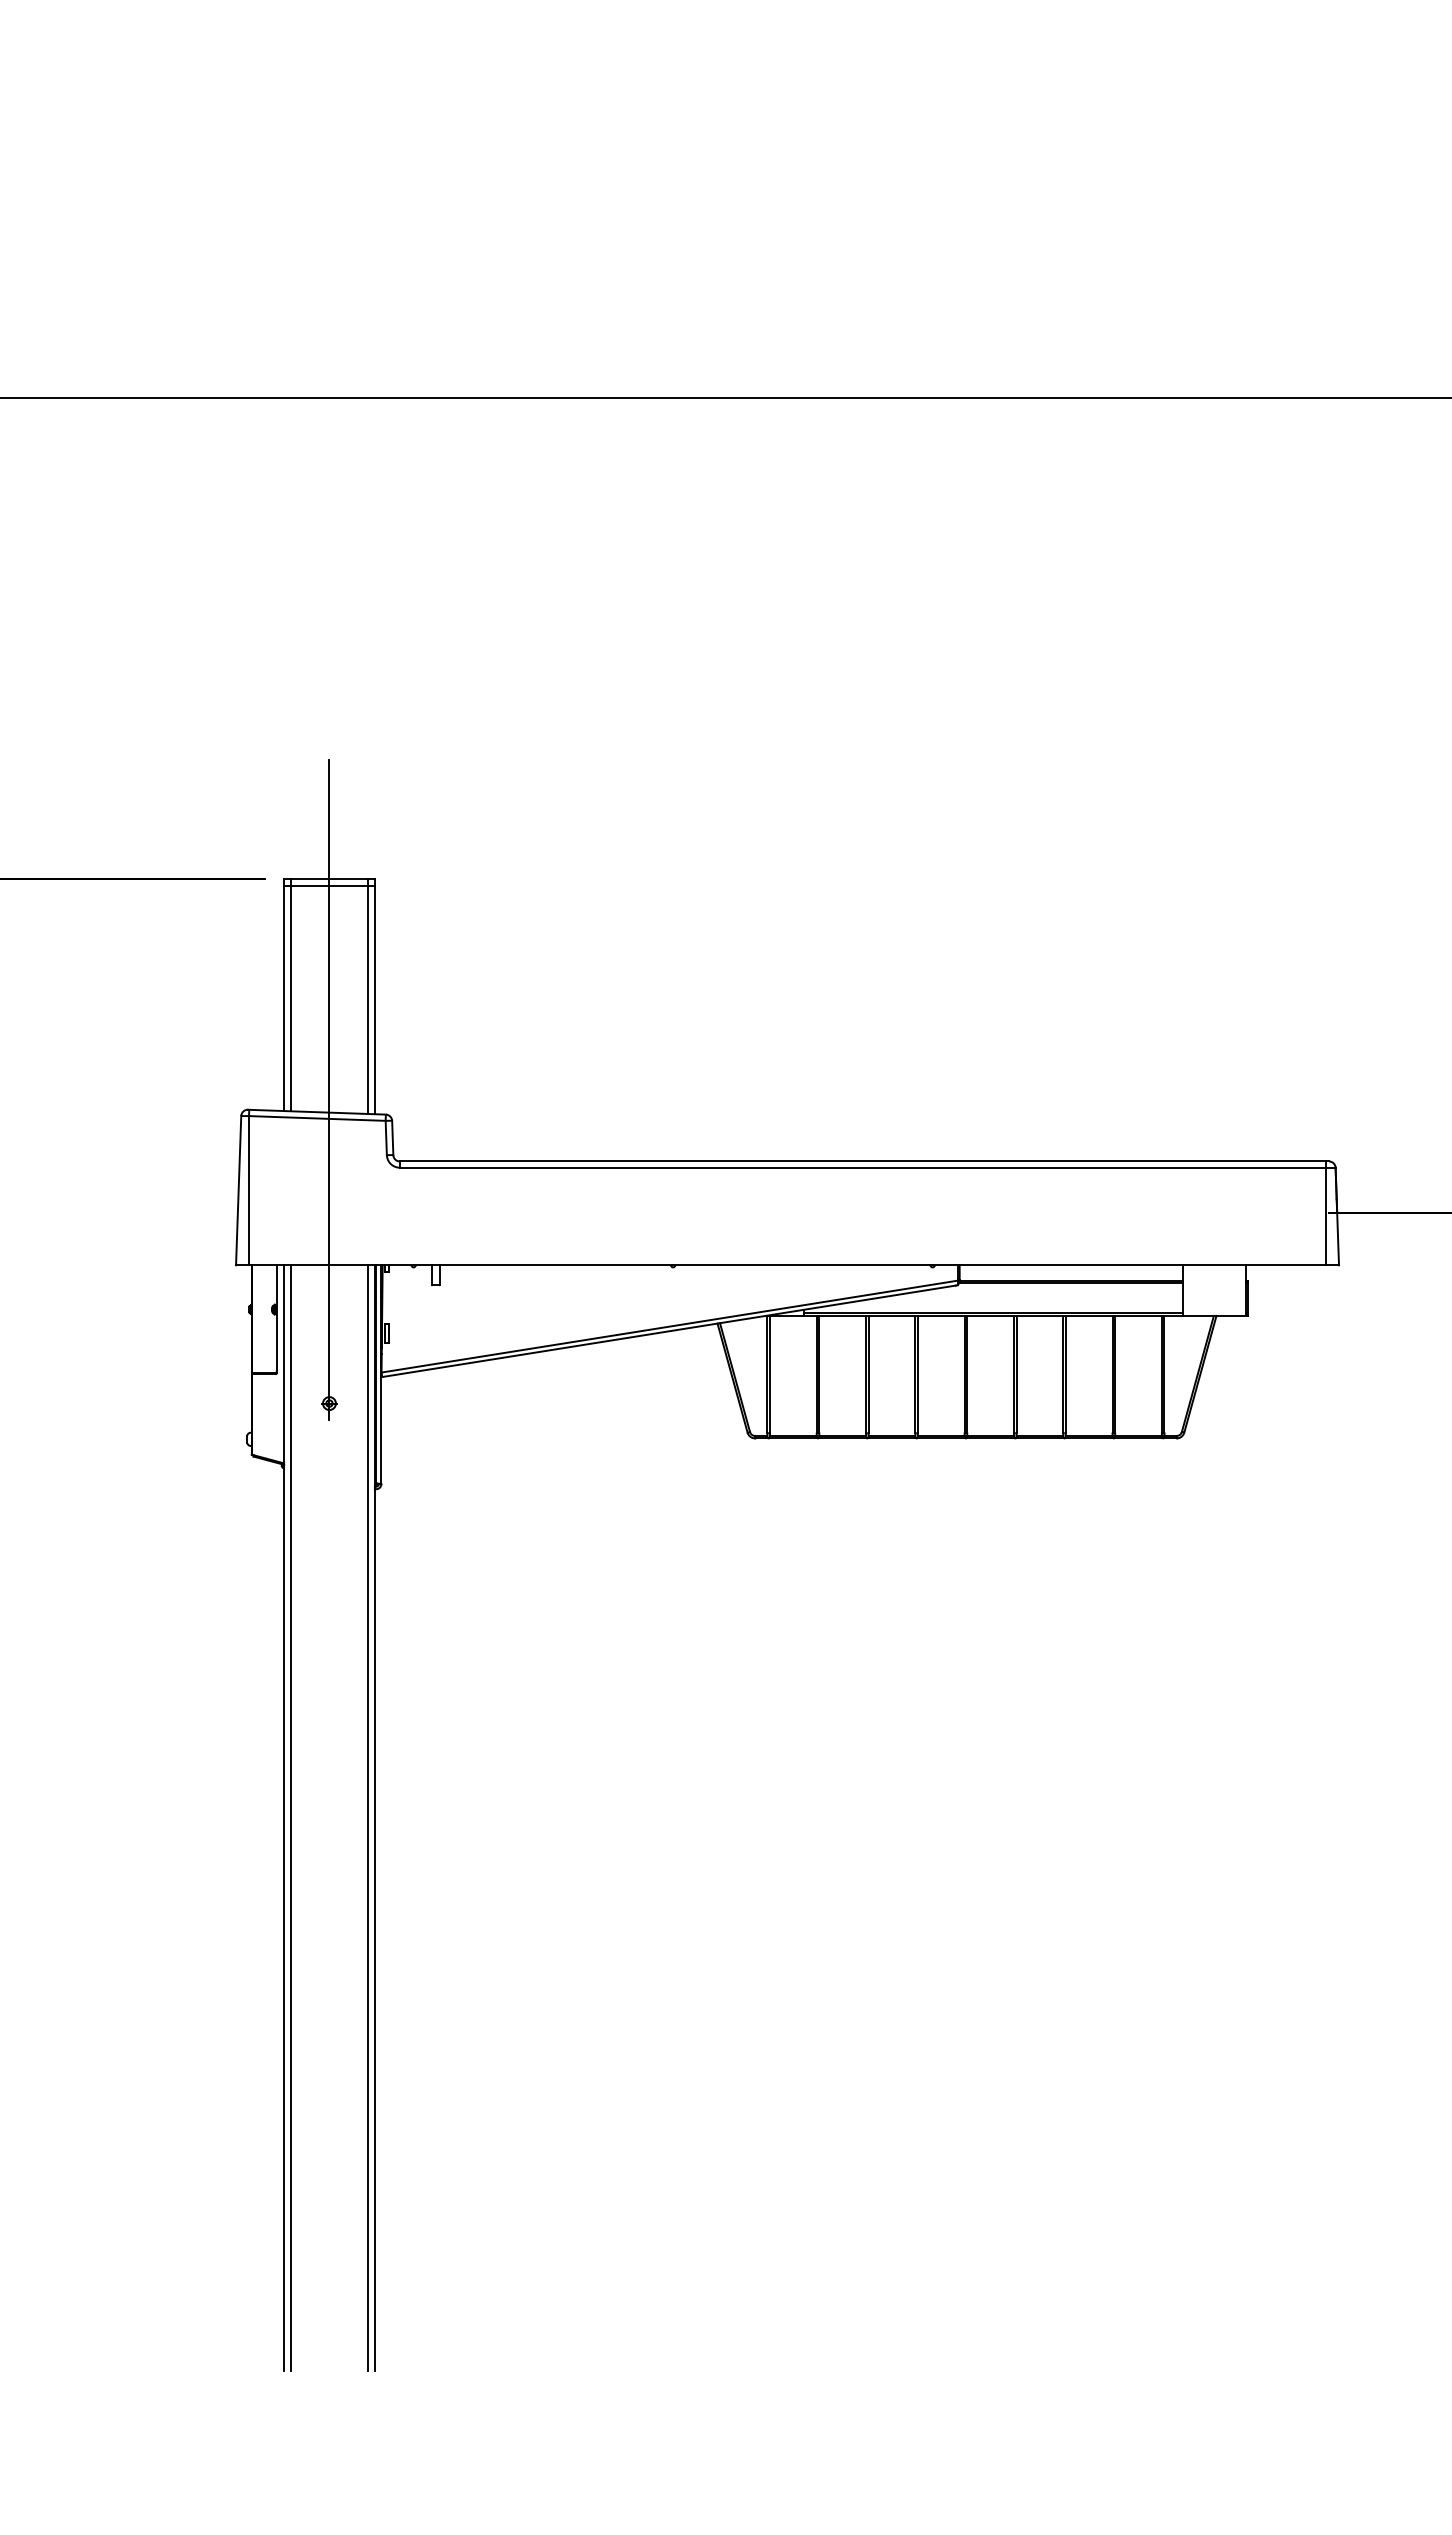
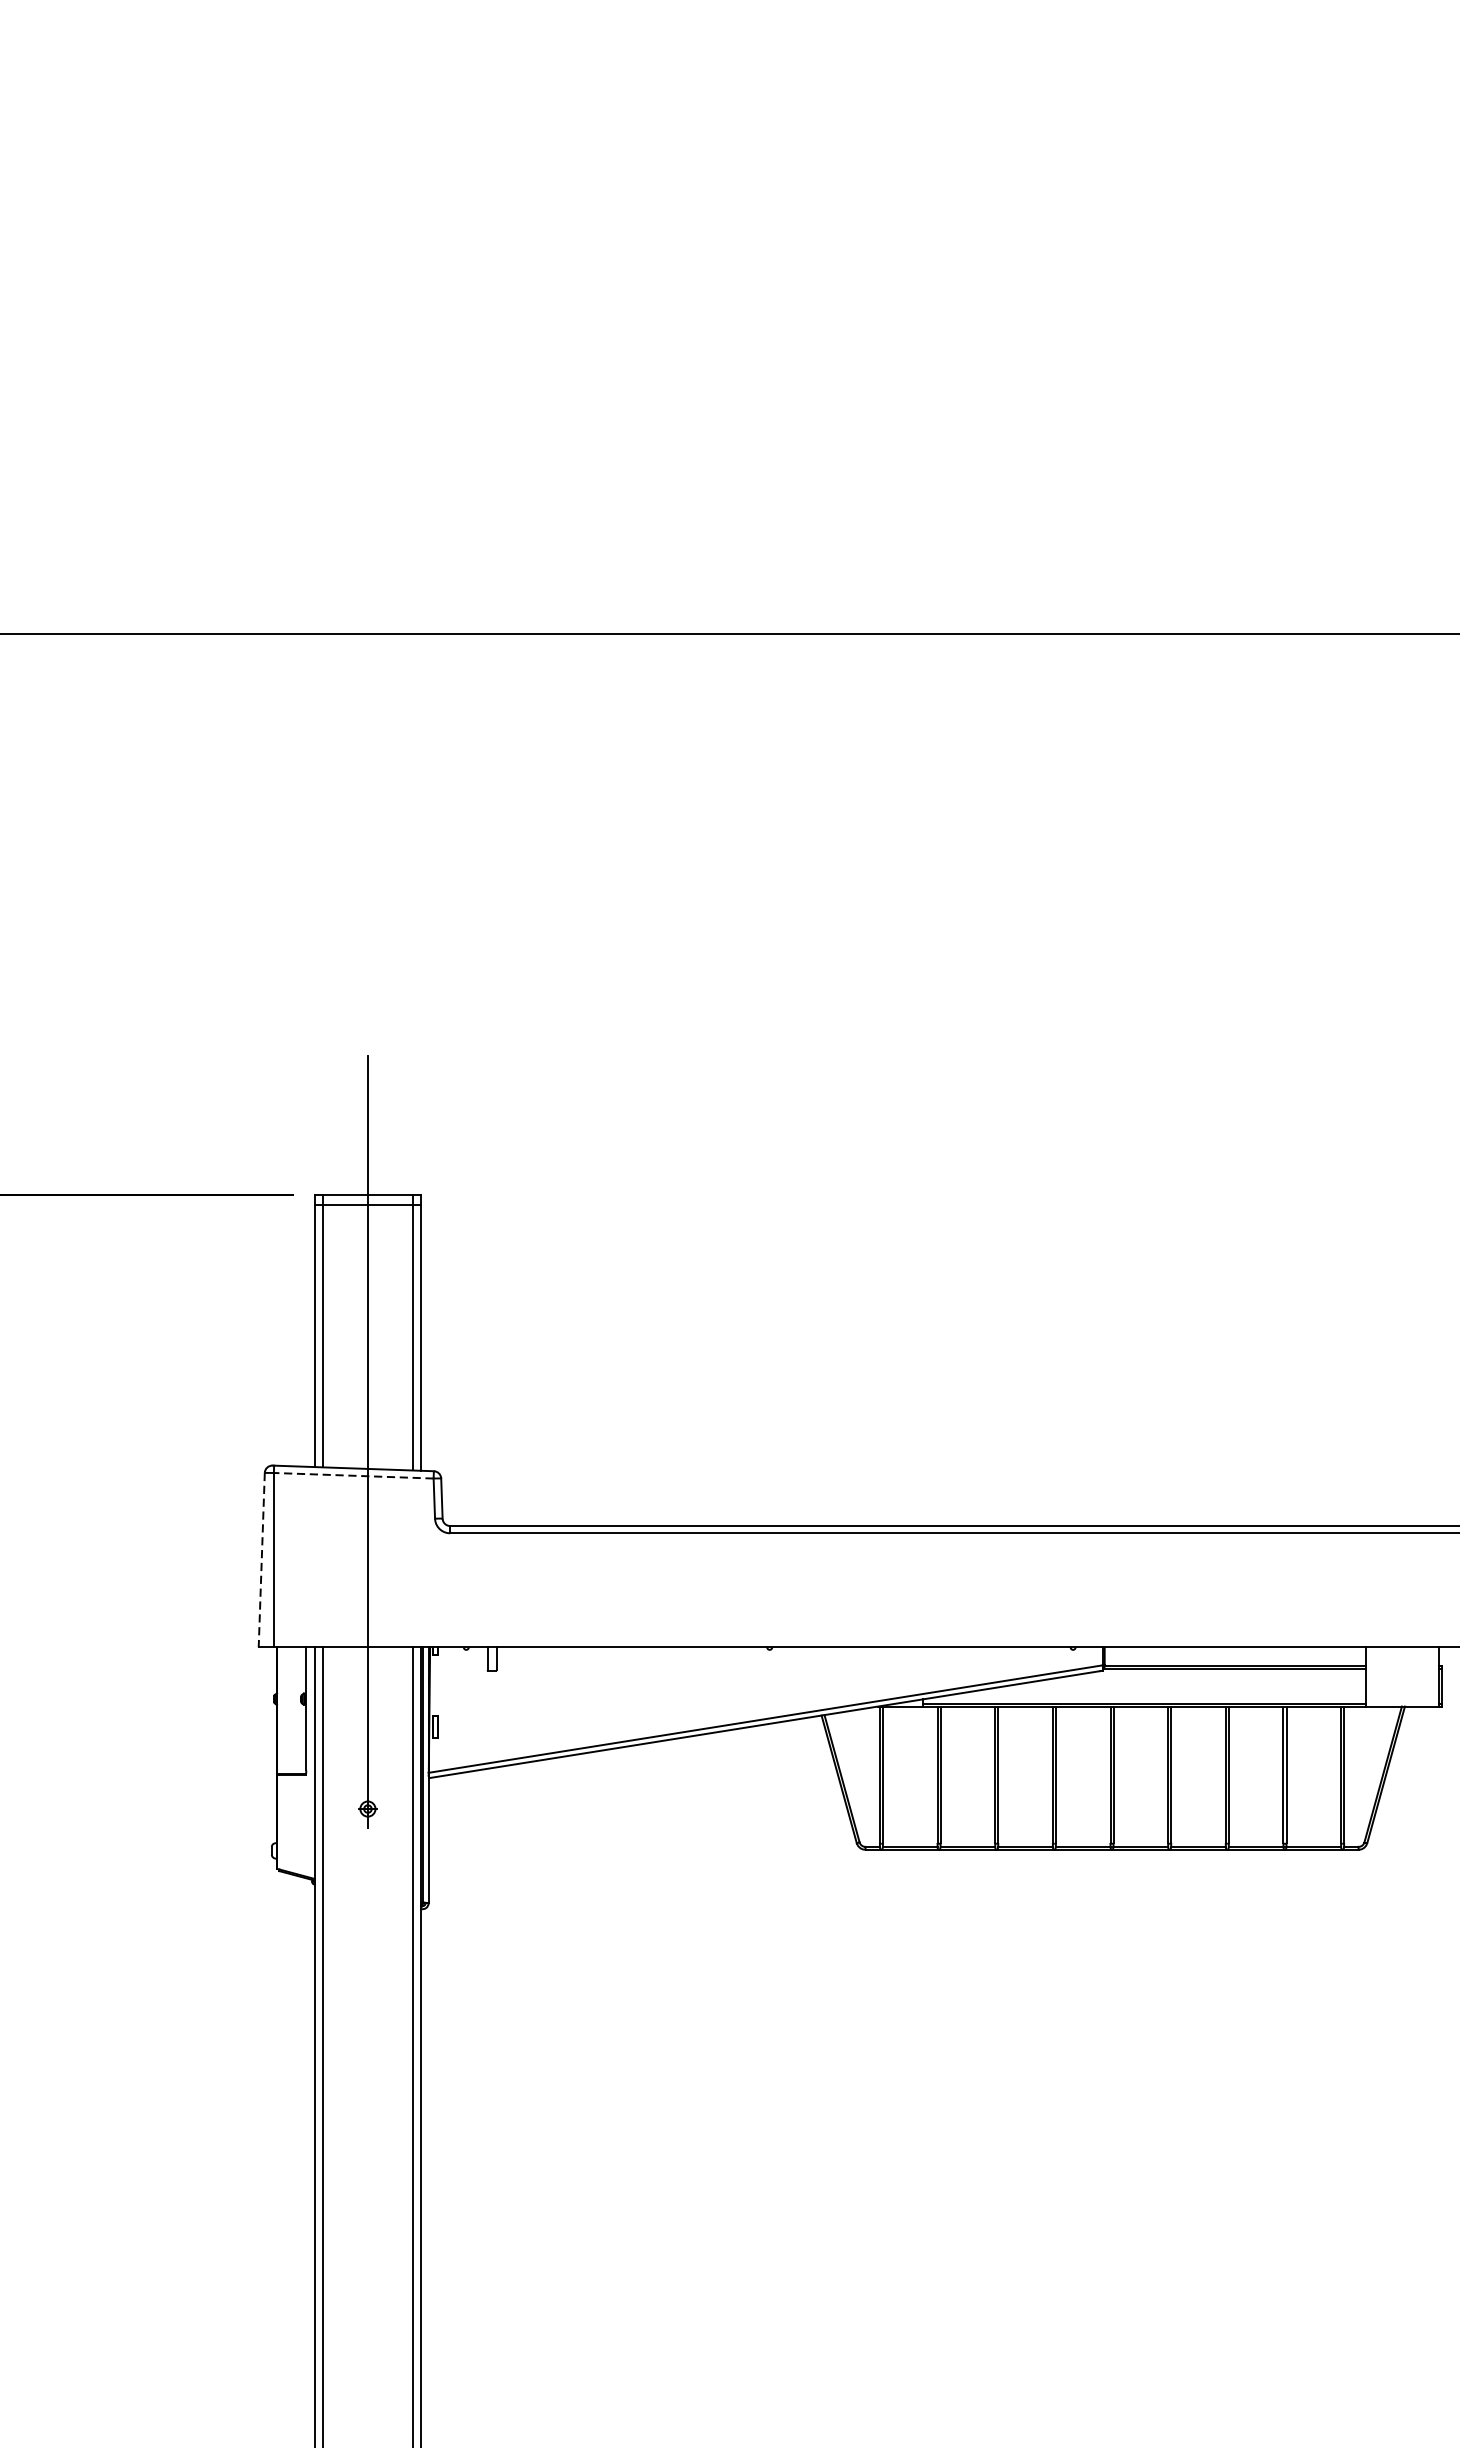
line: (316, 1118) -> (352, 1475), solid -> dashed
line: (238, 1190) -> (261, 1559), solid -> dashed

